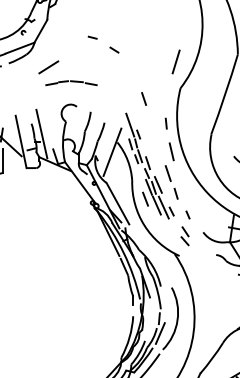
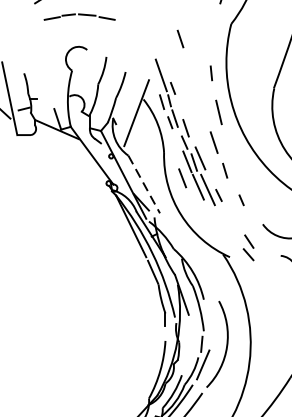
line: (41, 133) -> (38, 87), removed
line: (117, 203) -> (143, 184), solid -> dashed
part: (184, 236) -> (247, 248), moved

